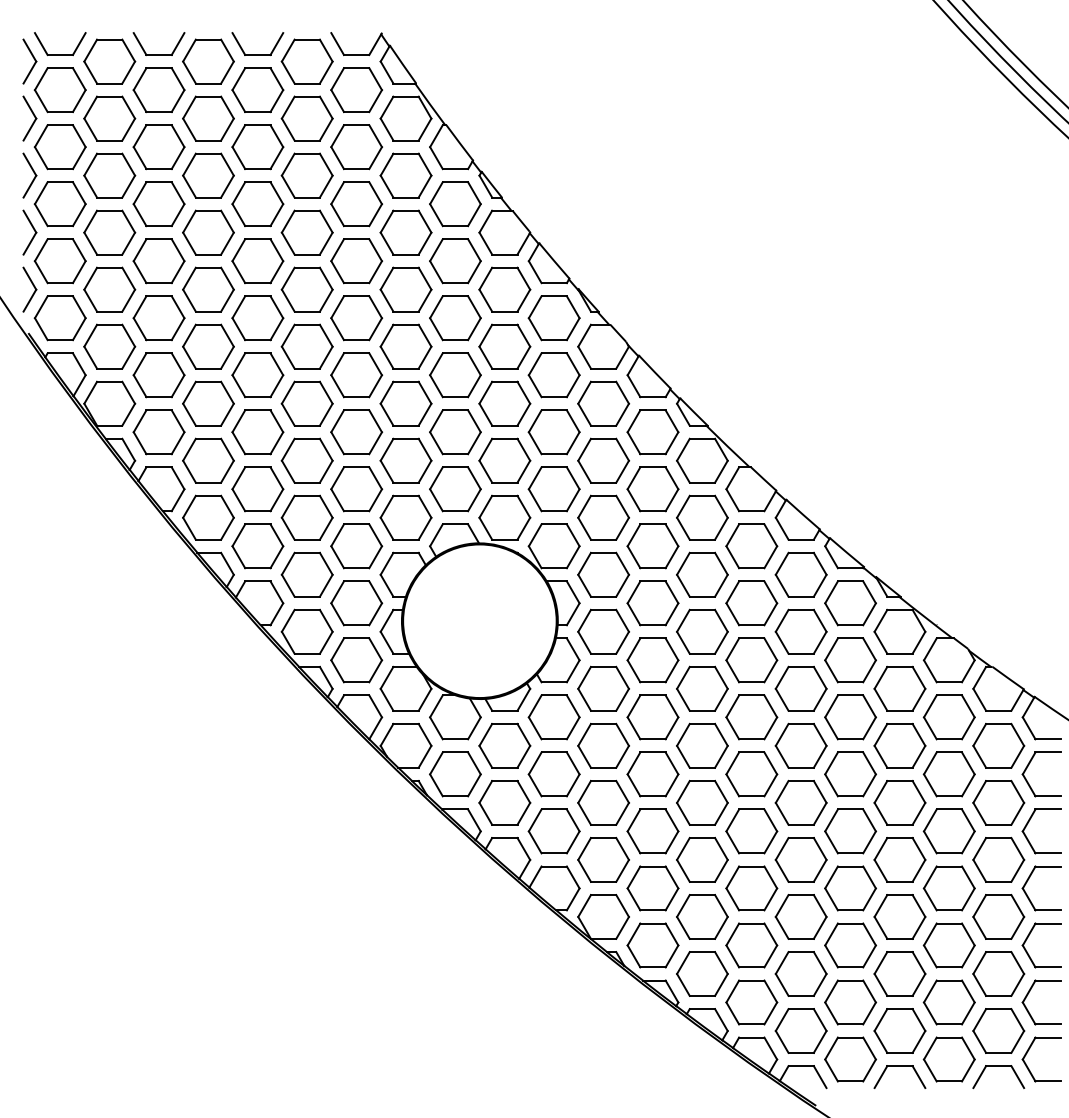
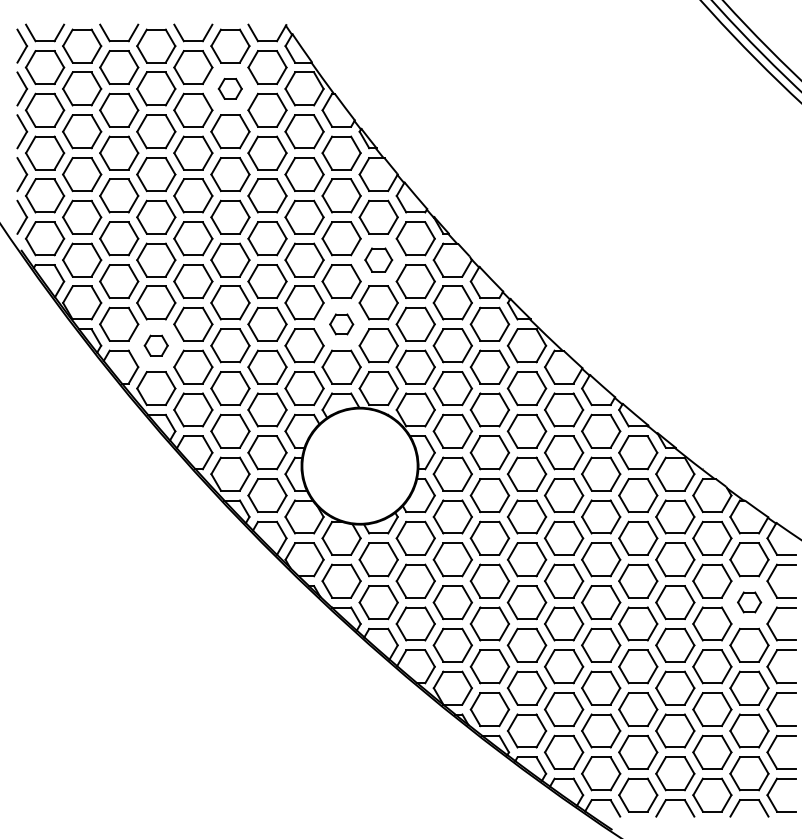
part: (306, 118) -> (229, 88), size x0.6
part: (504, 346) -> (378, 259), size x0.7
part: (455, 432) -> (341, 324), size x0.6
part: (208, 460) -> (156, 345), size x0.6
part: (998, 802) -> (749, 602), size x0.6

